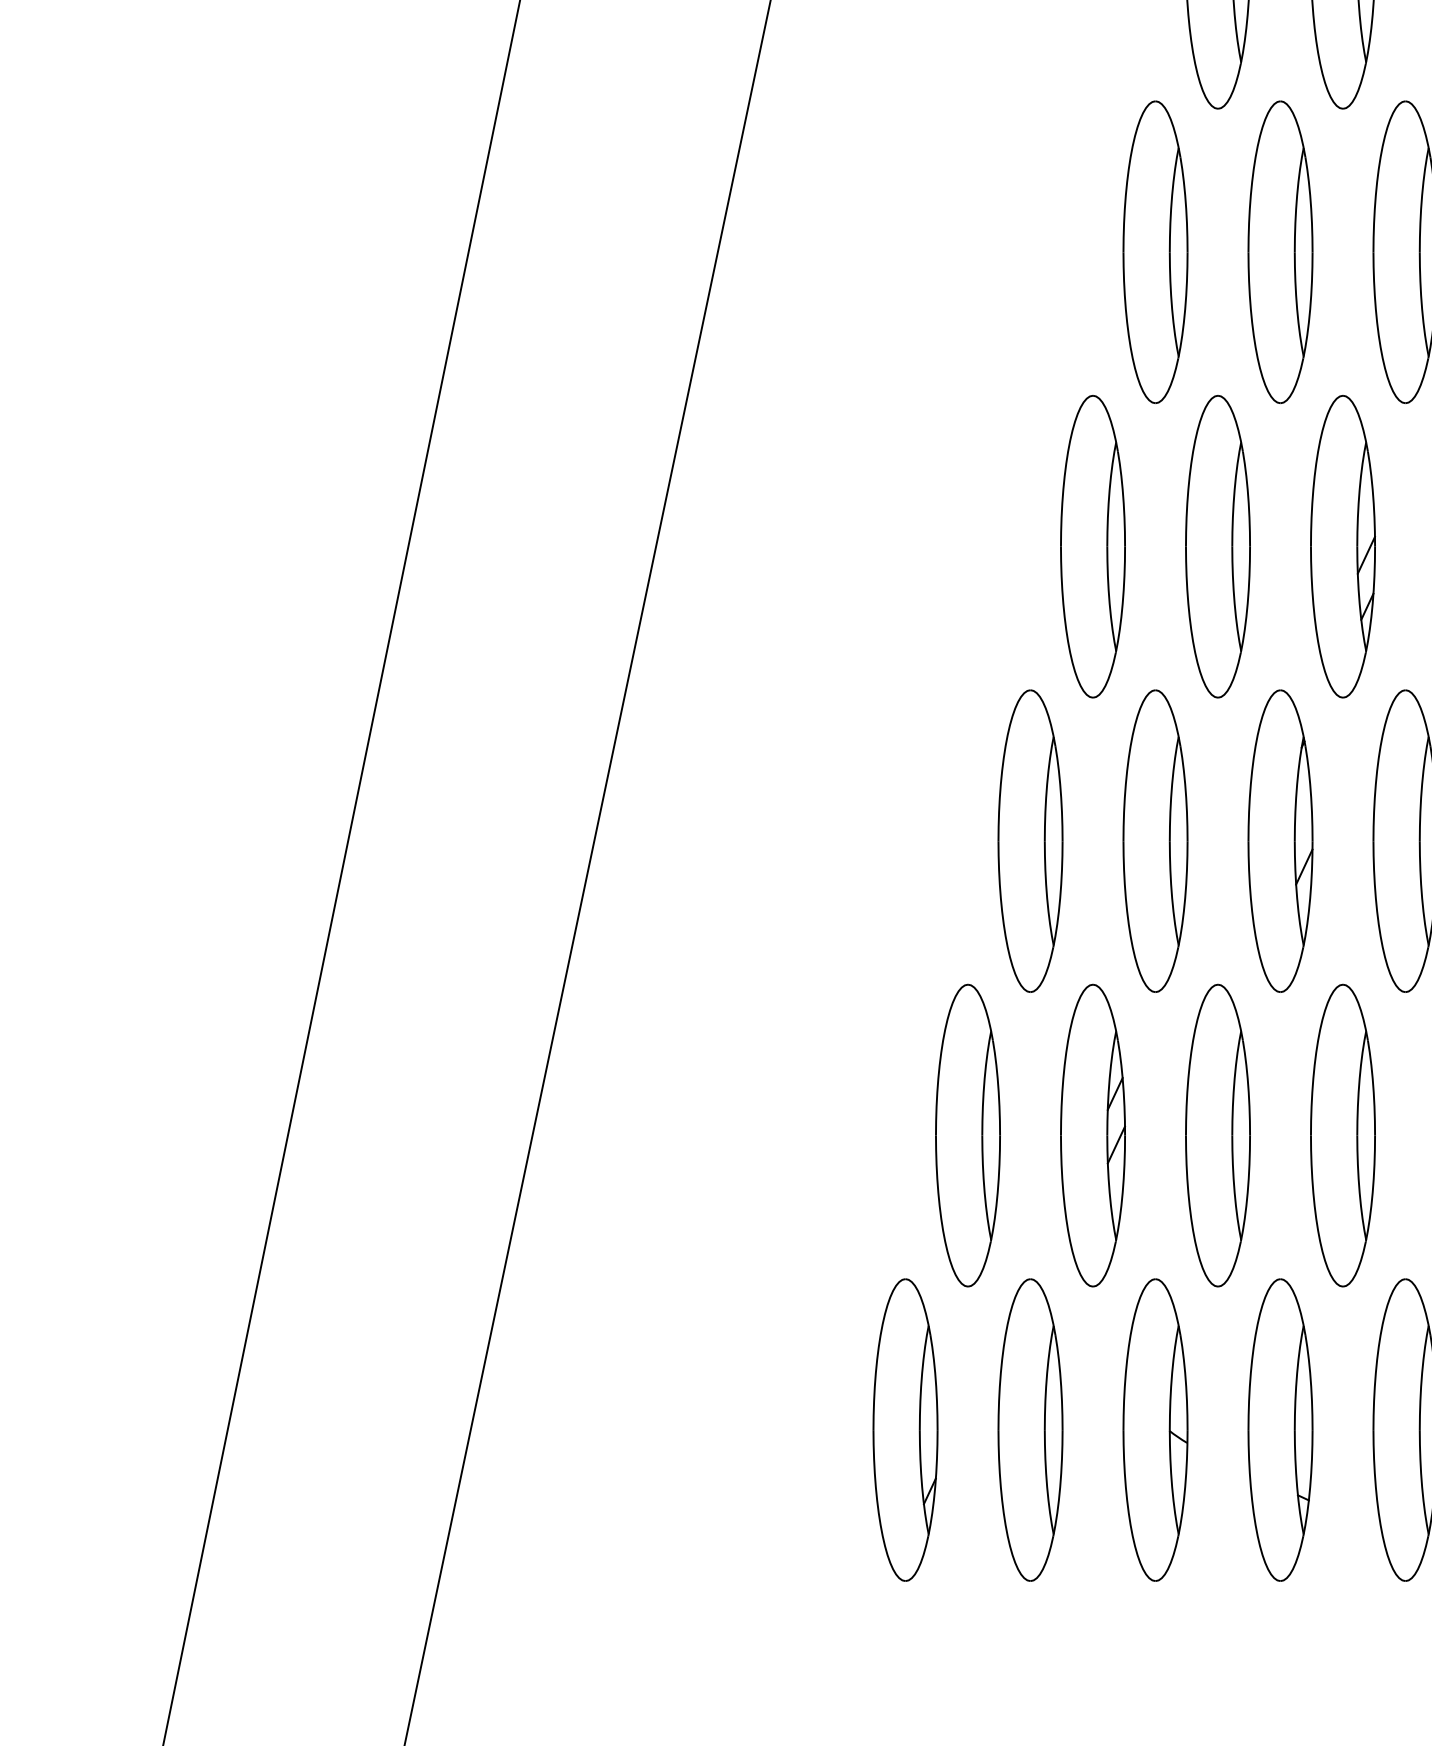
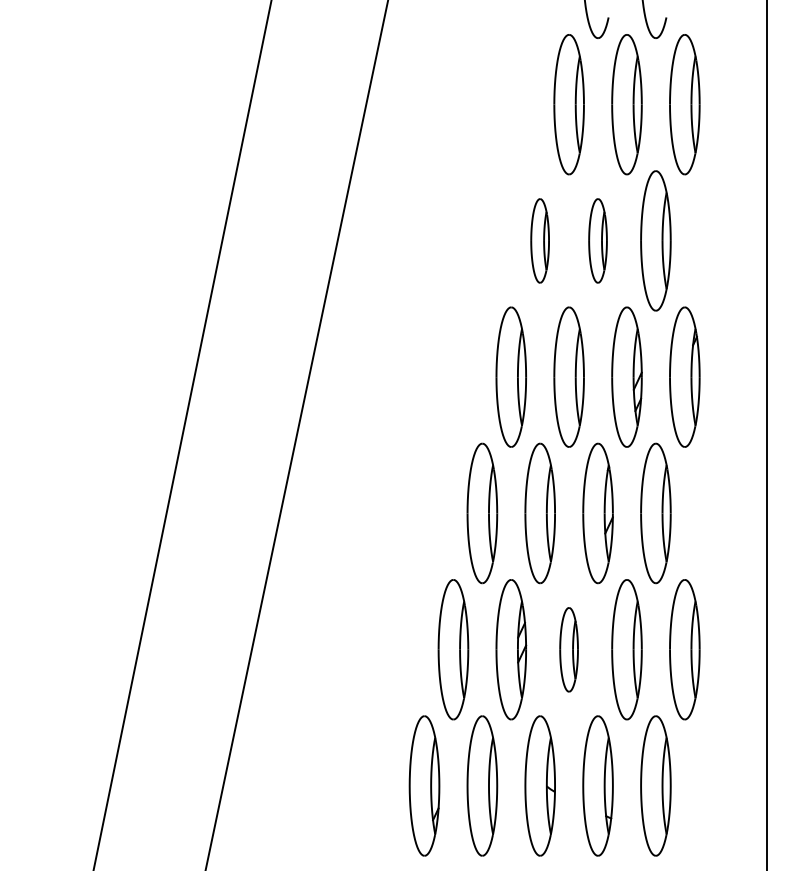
part: (1153, 251) -> (539, 240), size x0.6
part: (1279, 251) -> (597, 240), size x0.6
part: (1216, 1135) -> (568, 649), size x0.6

